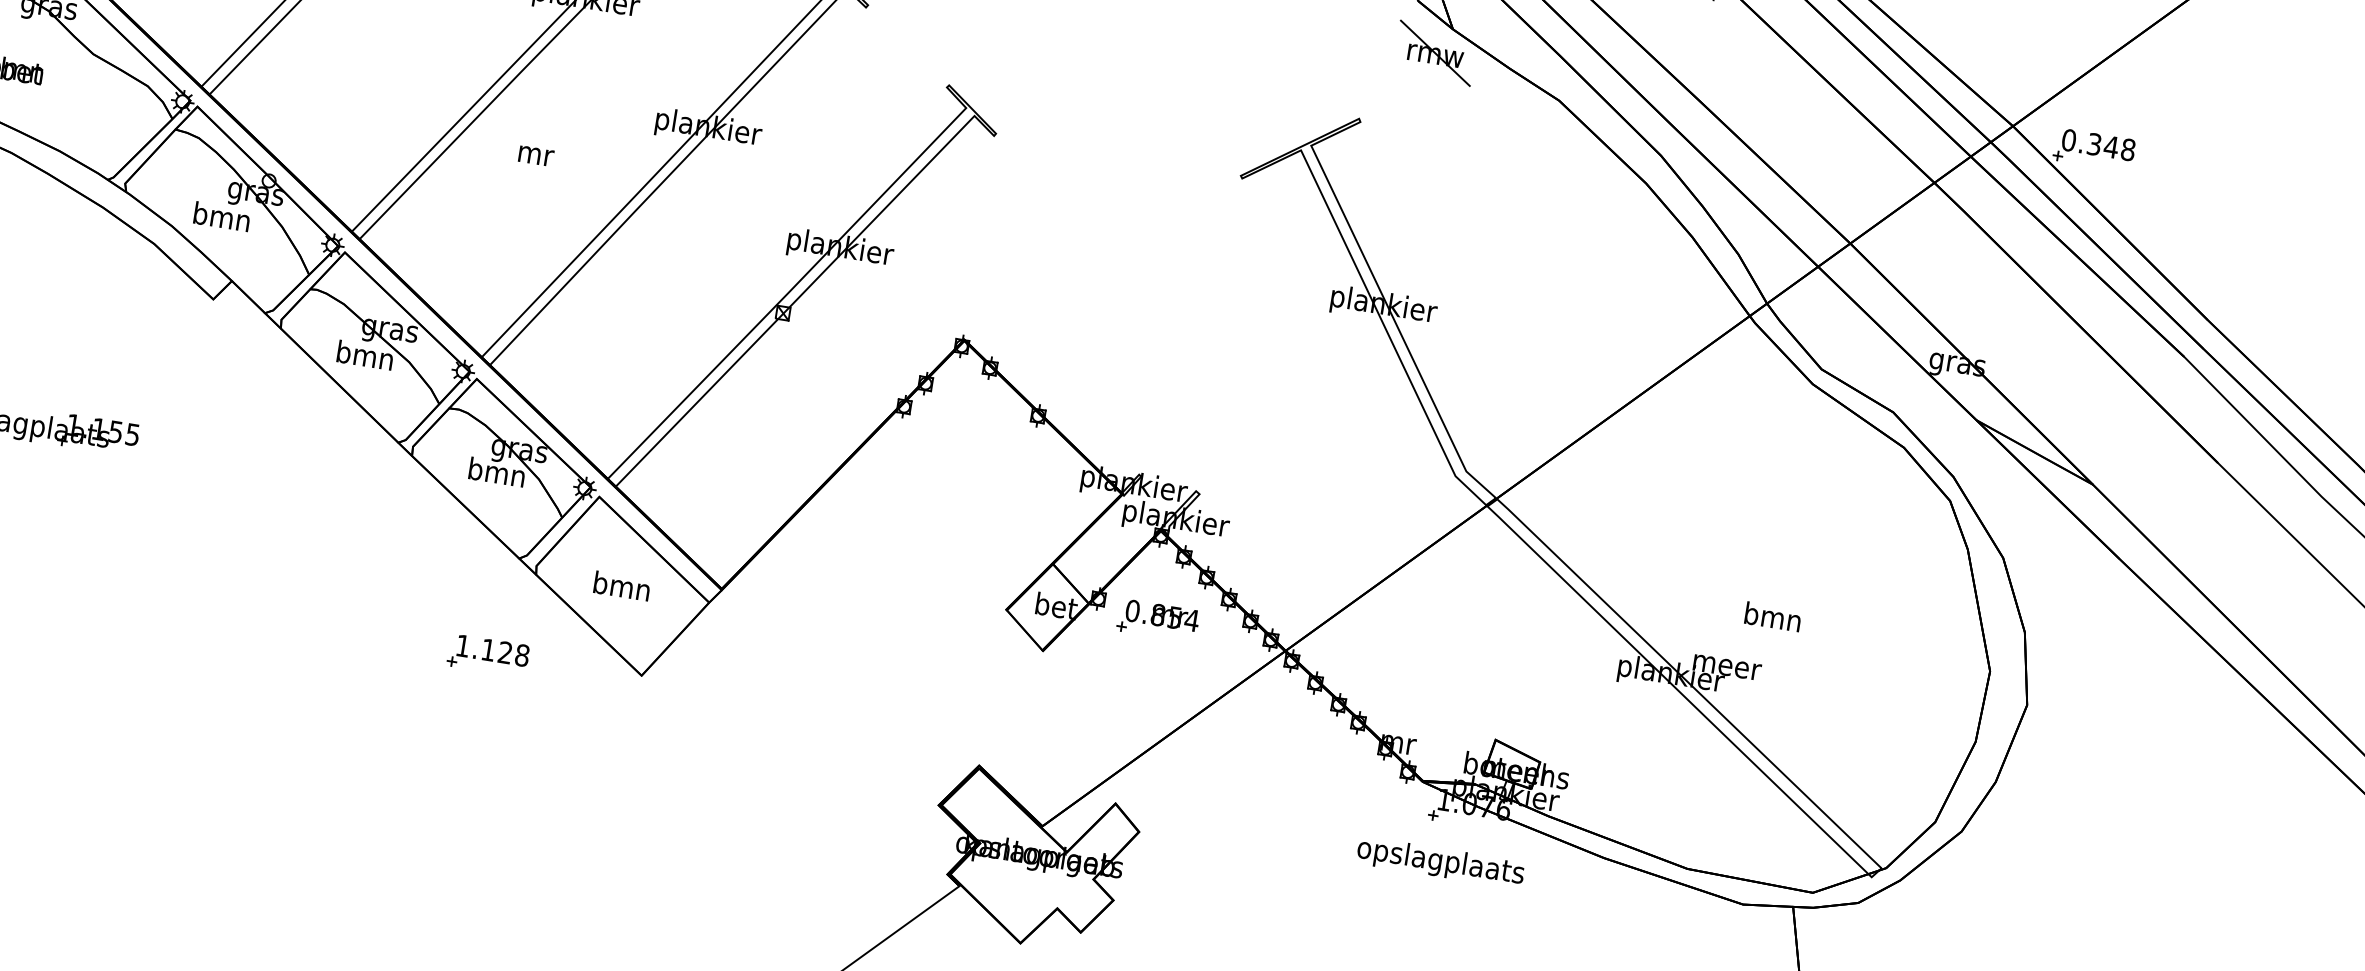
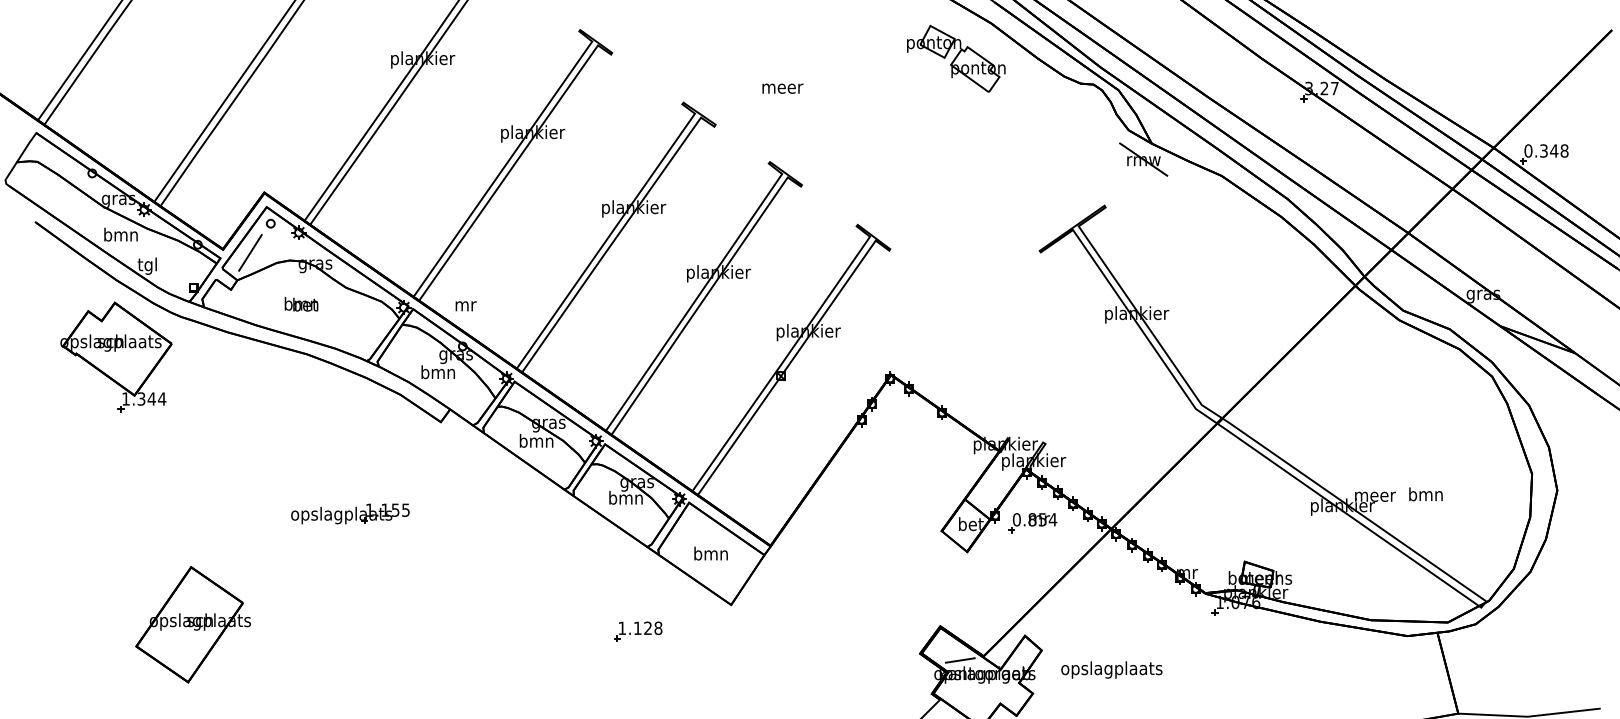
text: (535, 156) -> (465, 306), moved
text: (1772, 617) -> (1425, 494), moved
part: (488, 655) -> (638, 631), moved
line: (1001, 826) -> (959, 660), added
text: (1440, 861) -> (1111, 669), moved

